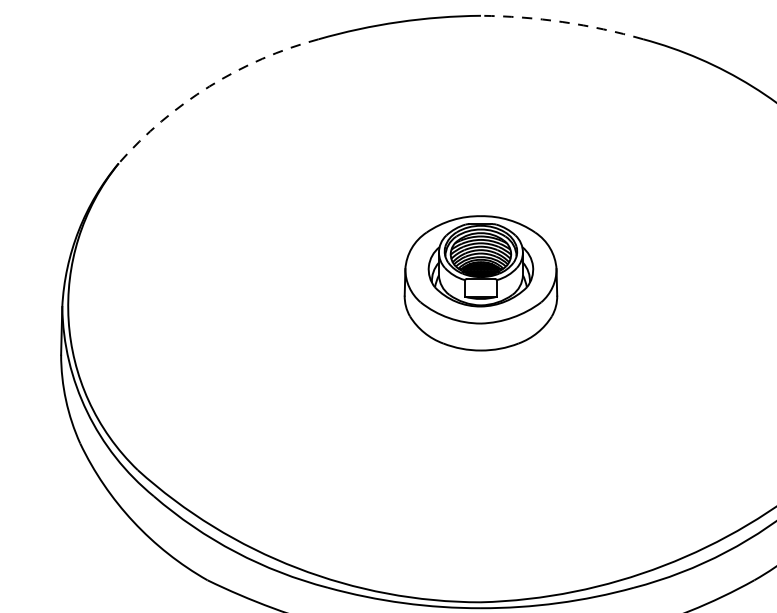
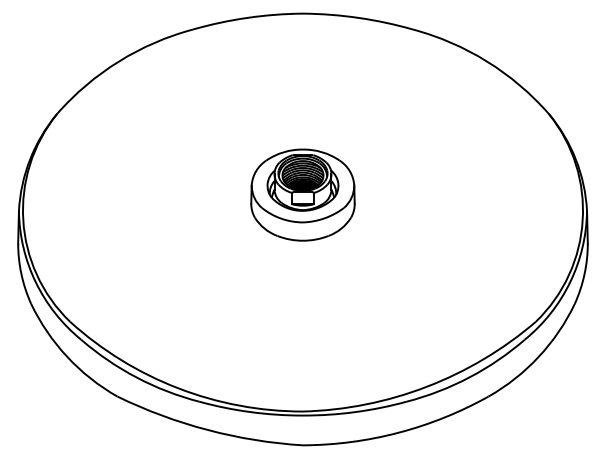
arc: (562, 21) -> (358, 17), dashed -> solid
arc: (209, 86) -> (118, 61), dashed -> solid

